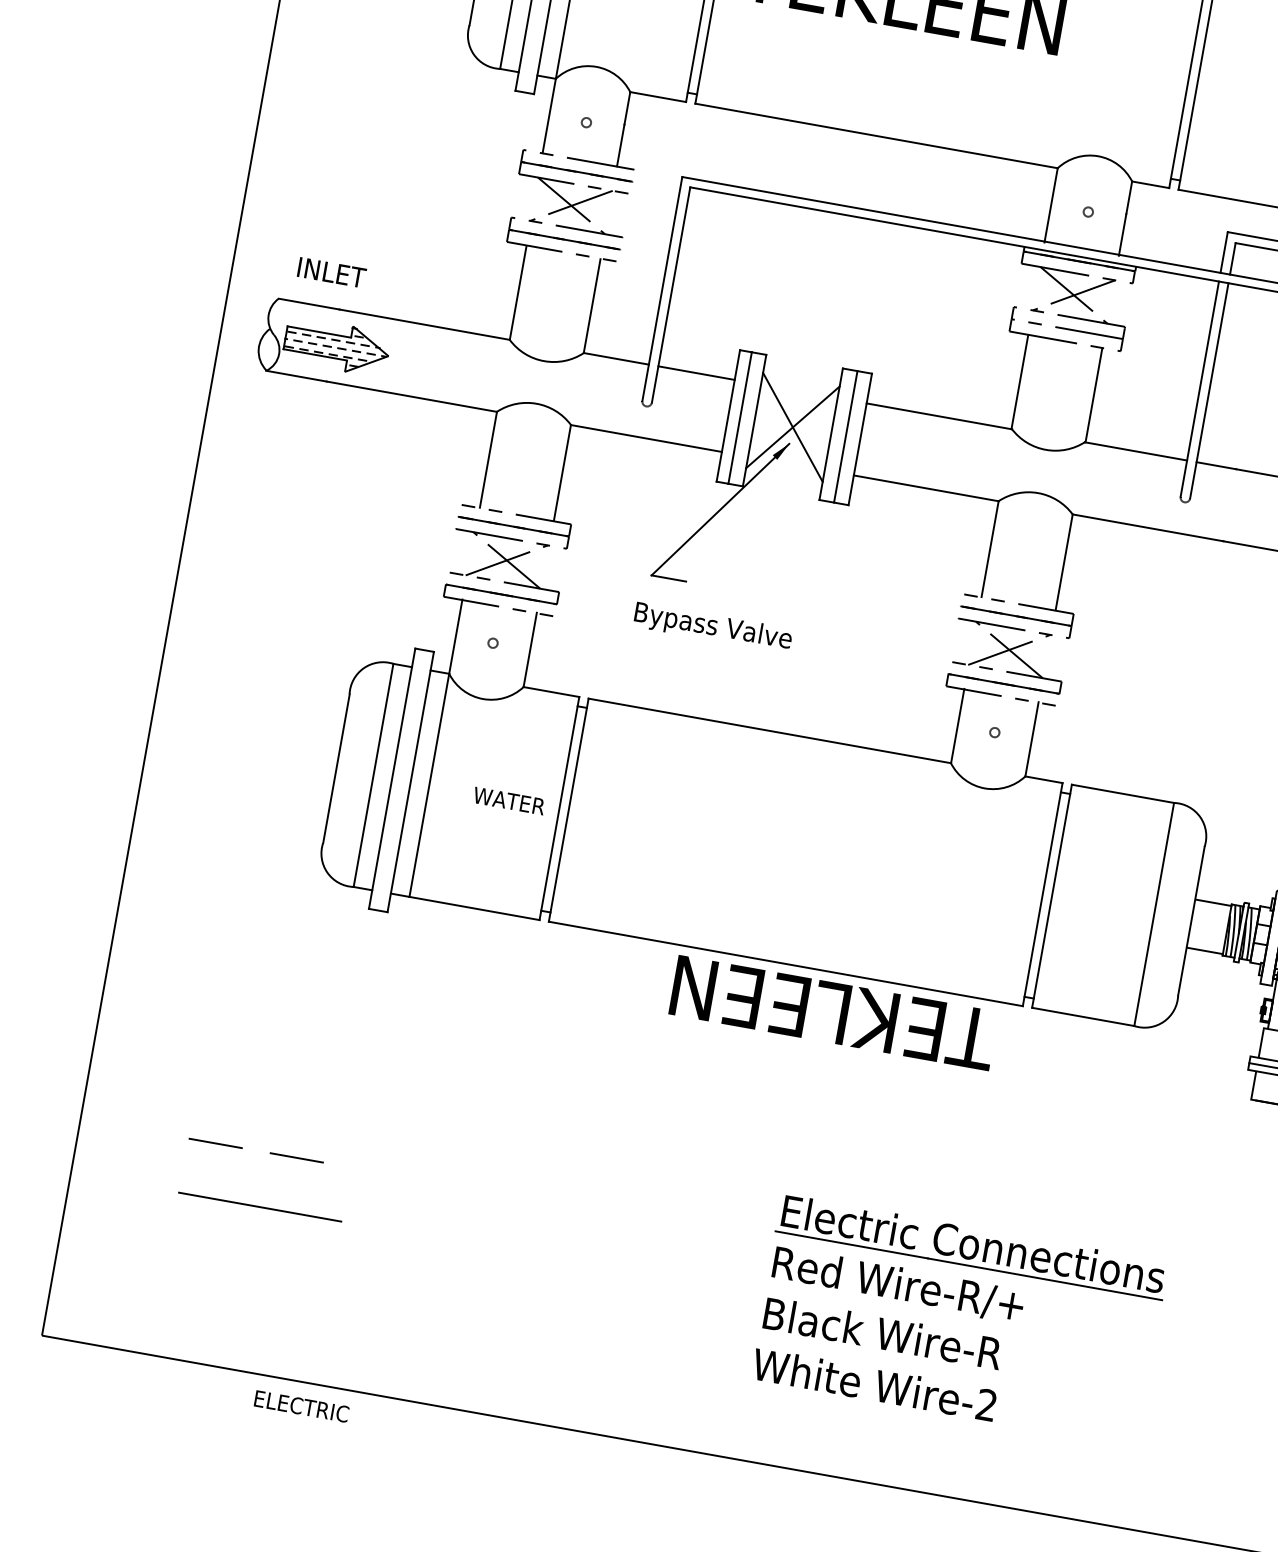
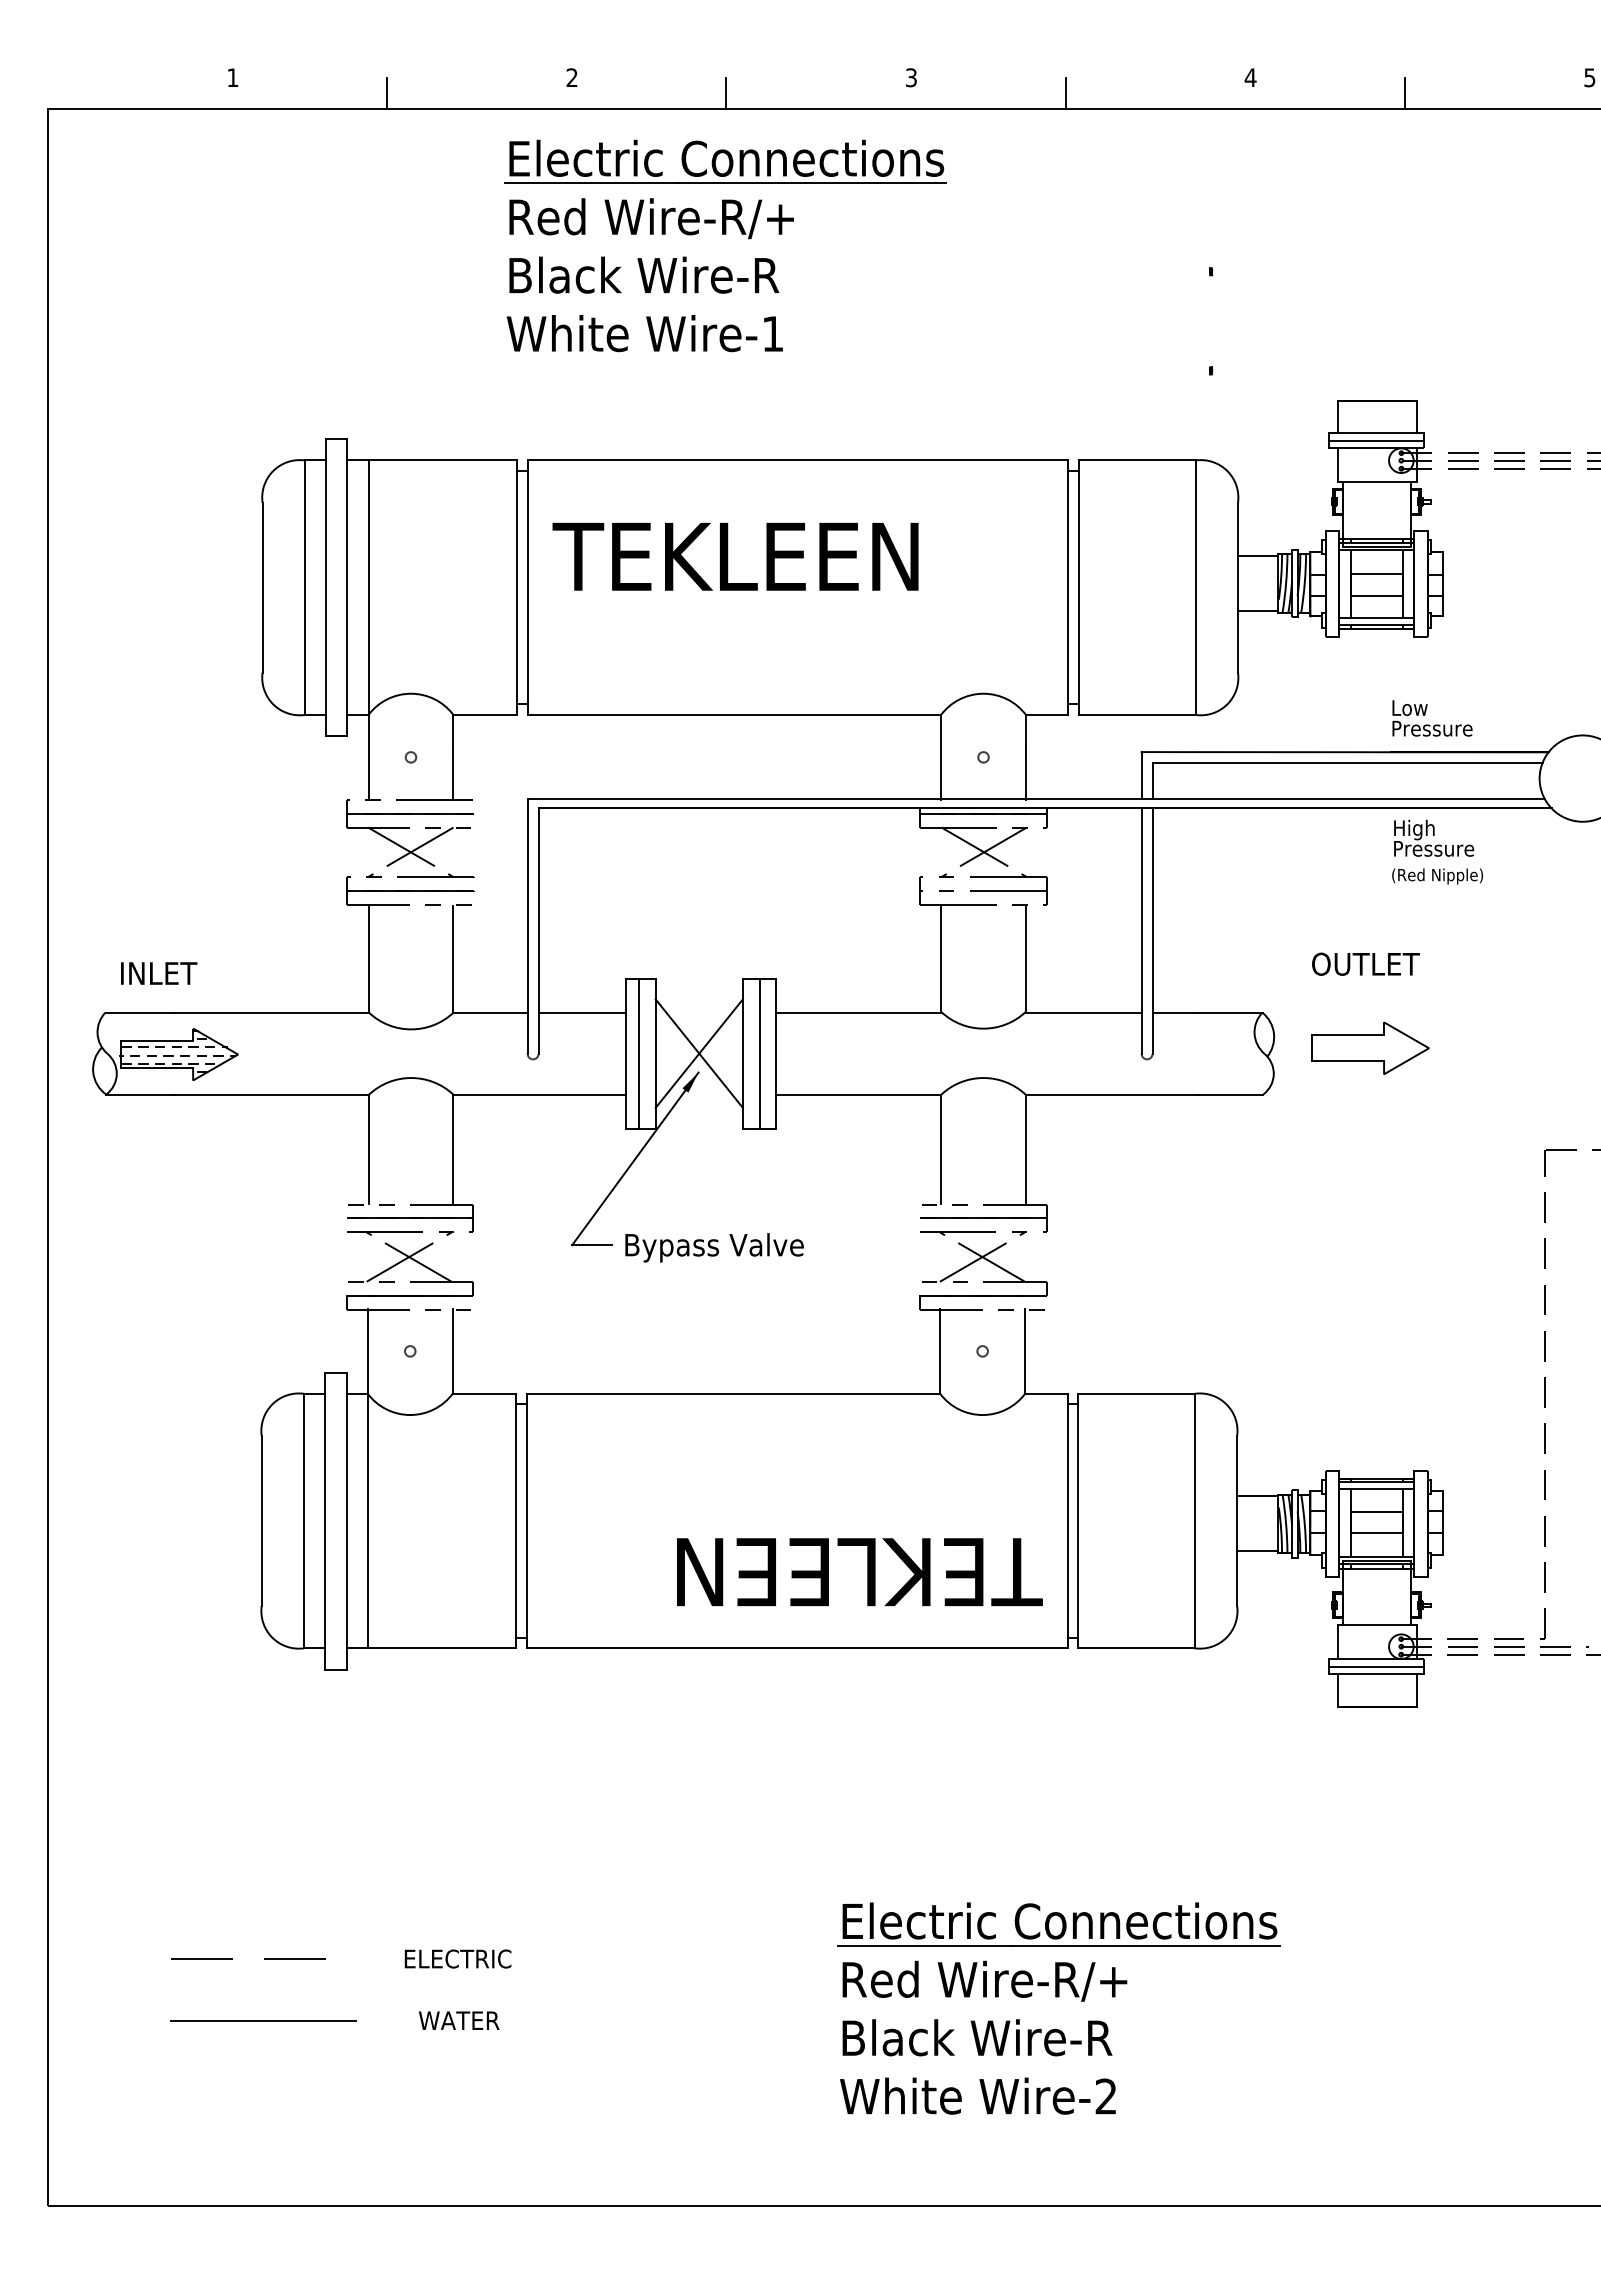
text: (713, 627) -> (714, 1247), moved
text: (509, 800) -> (459, 2020), moved
text: (833, 1012) -> (859, 1571), moved
text: (301, 1406) -> (457, 1958), moved

